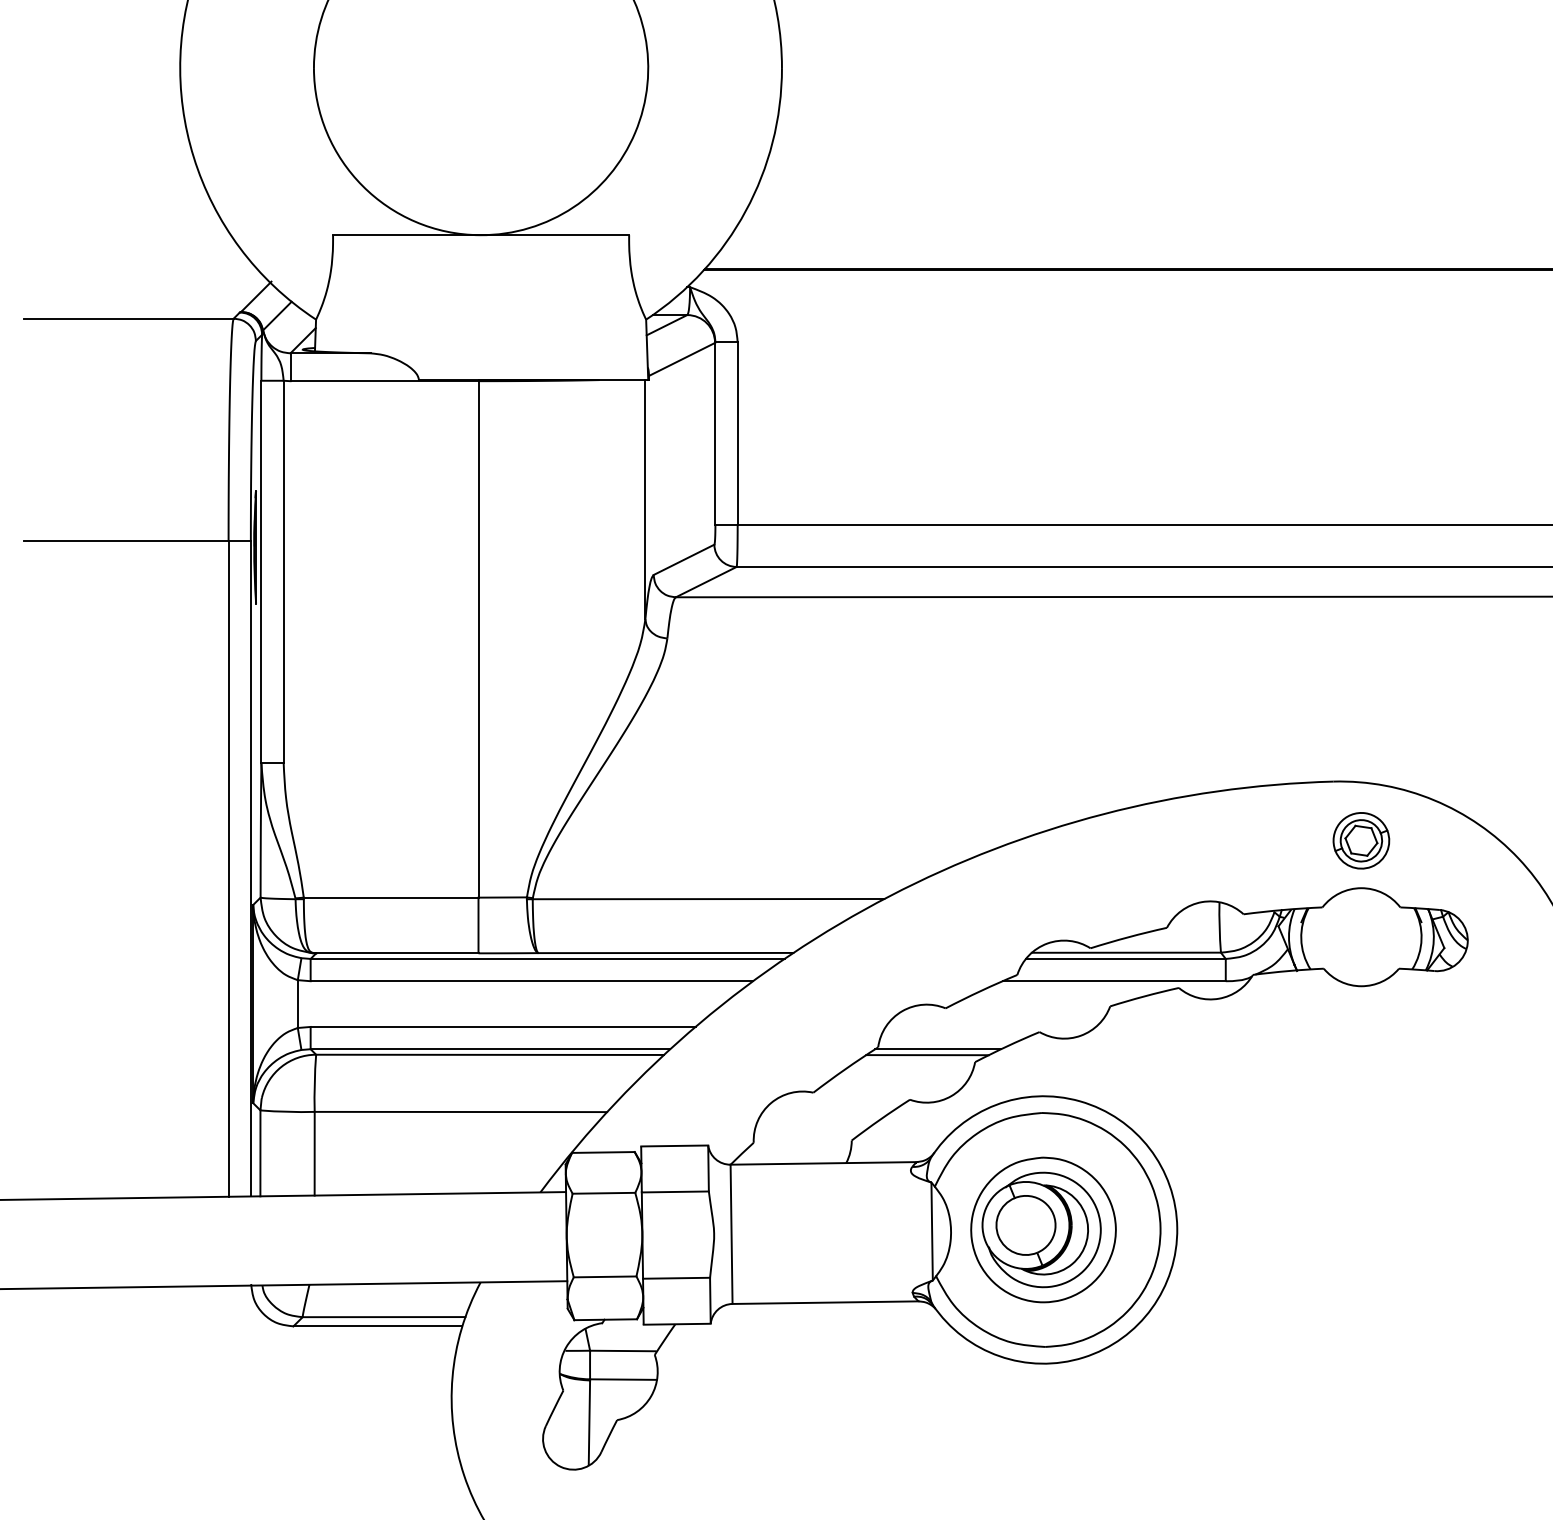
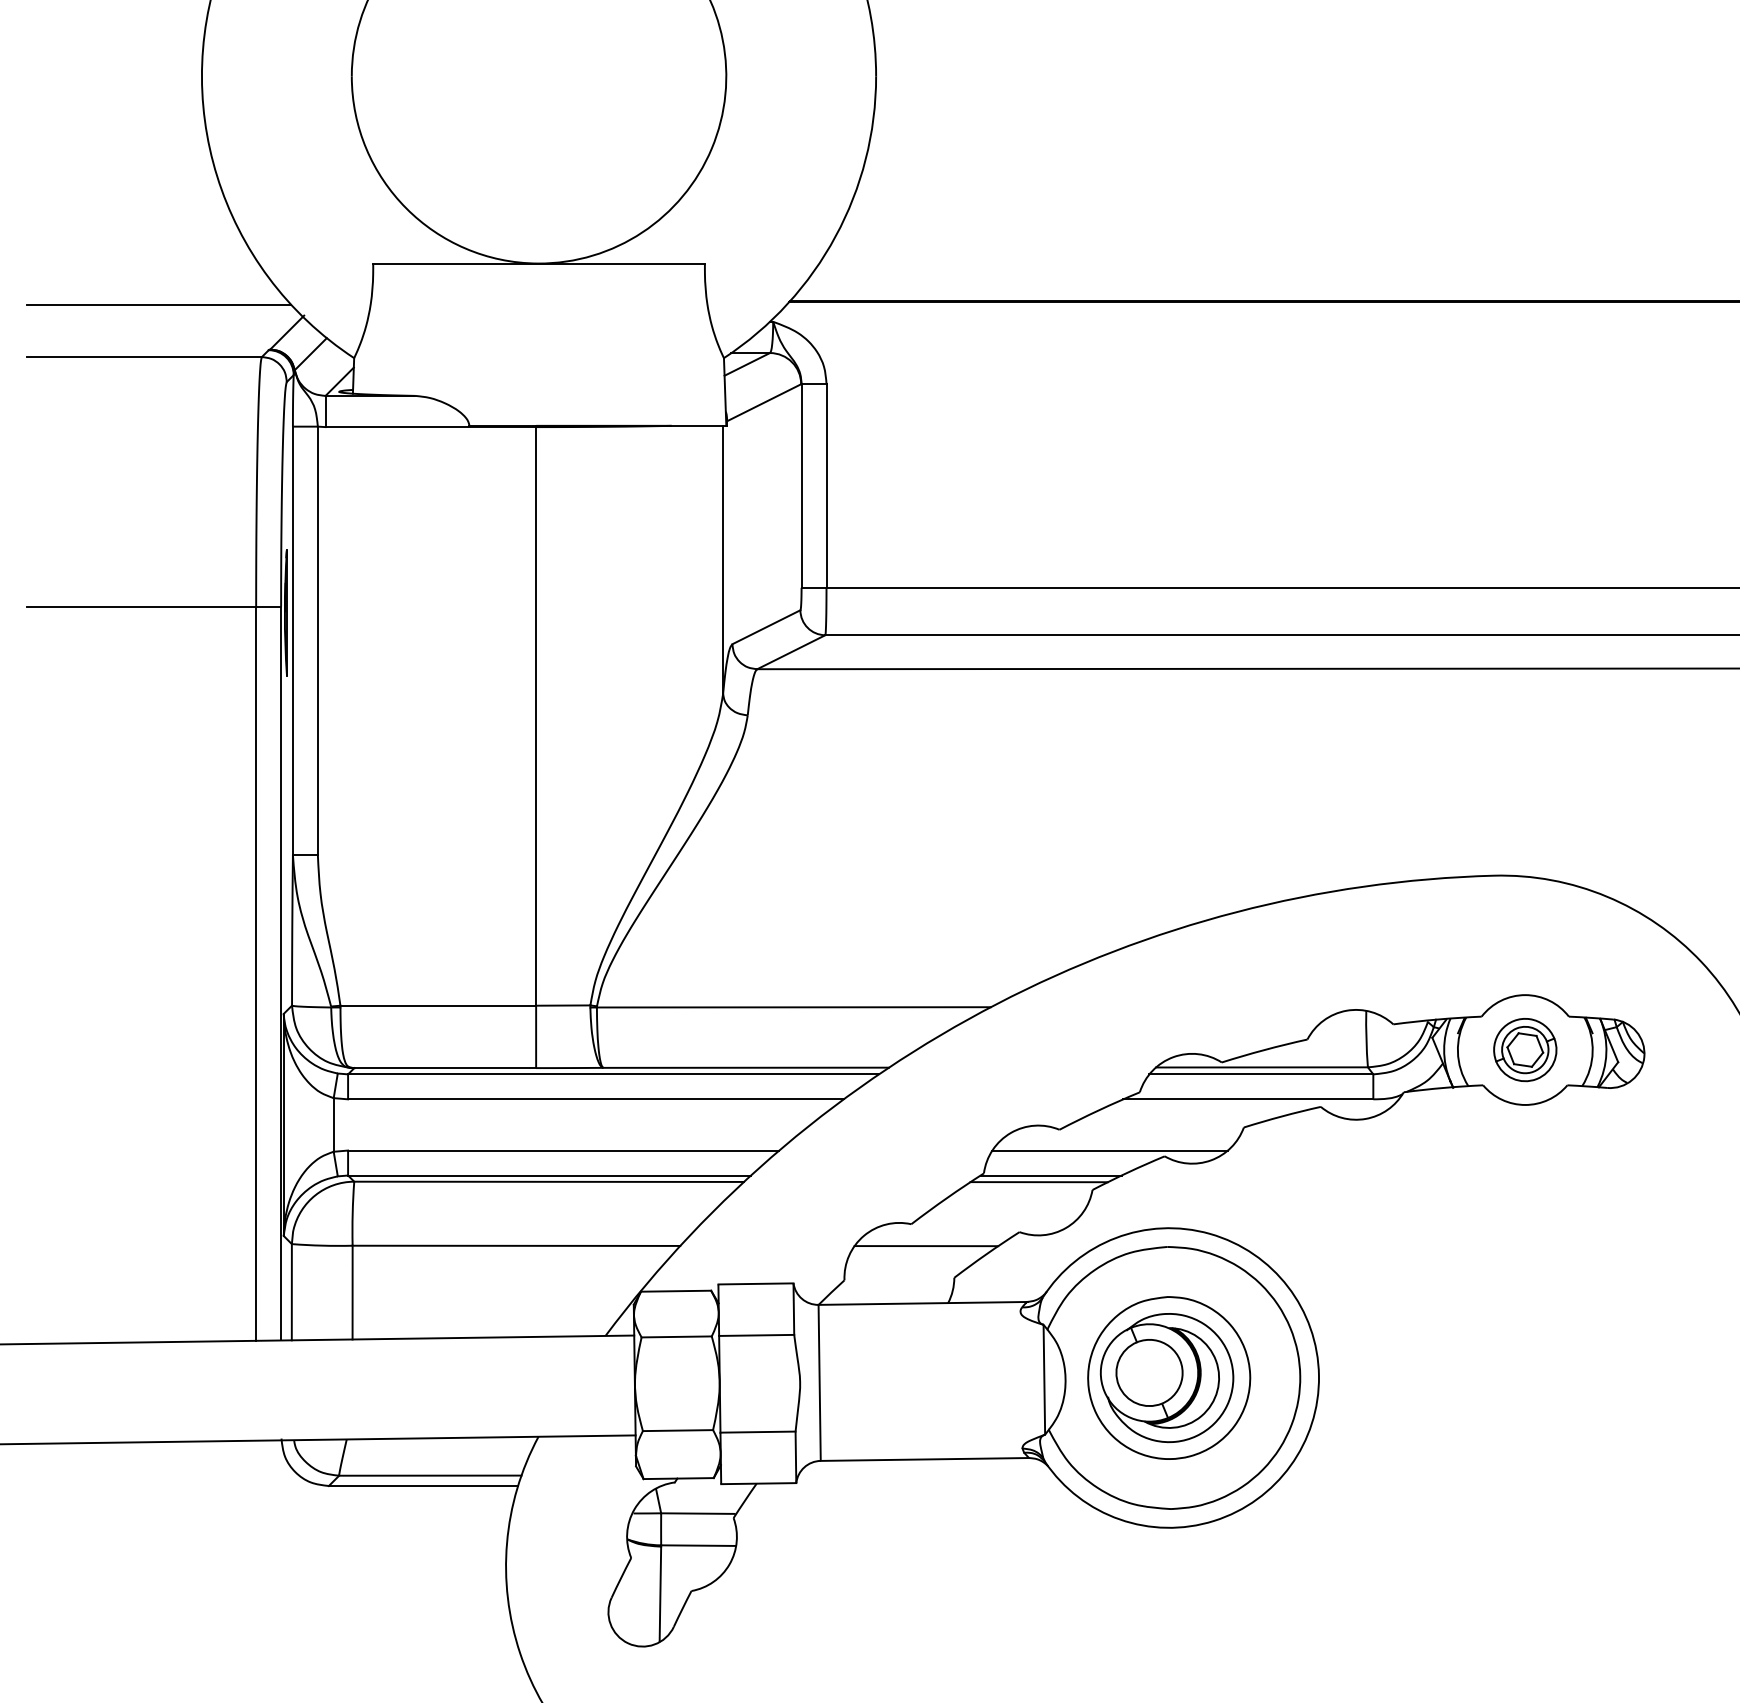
line: (142, 271) -> (159, 304), added
part: (1361, 841) -> (1525, 1050), moved
line: (990, 1026) -> (1109, 1150), added
line: (826, 1112) -> (926, 1246), added

